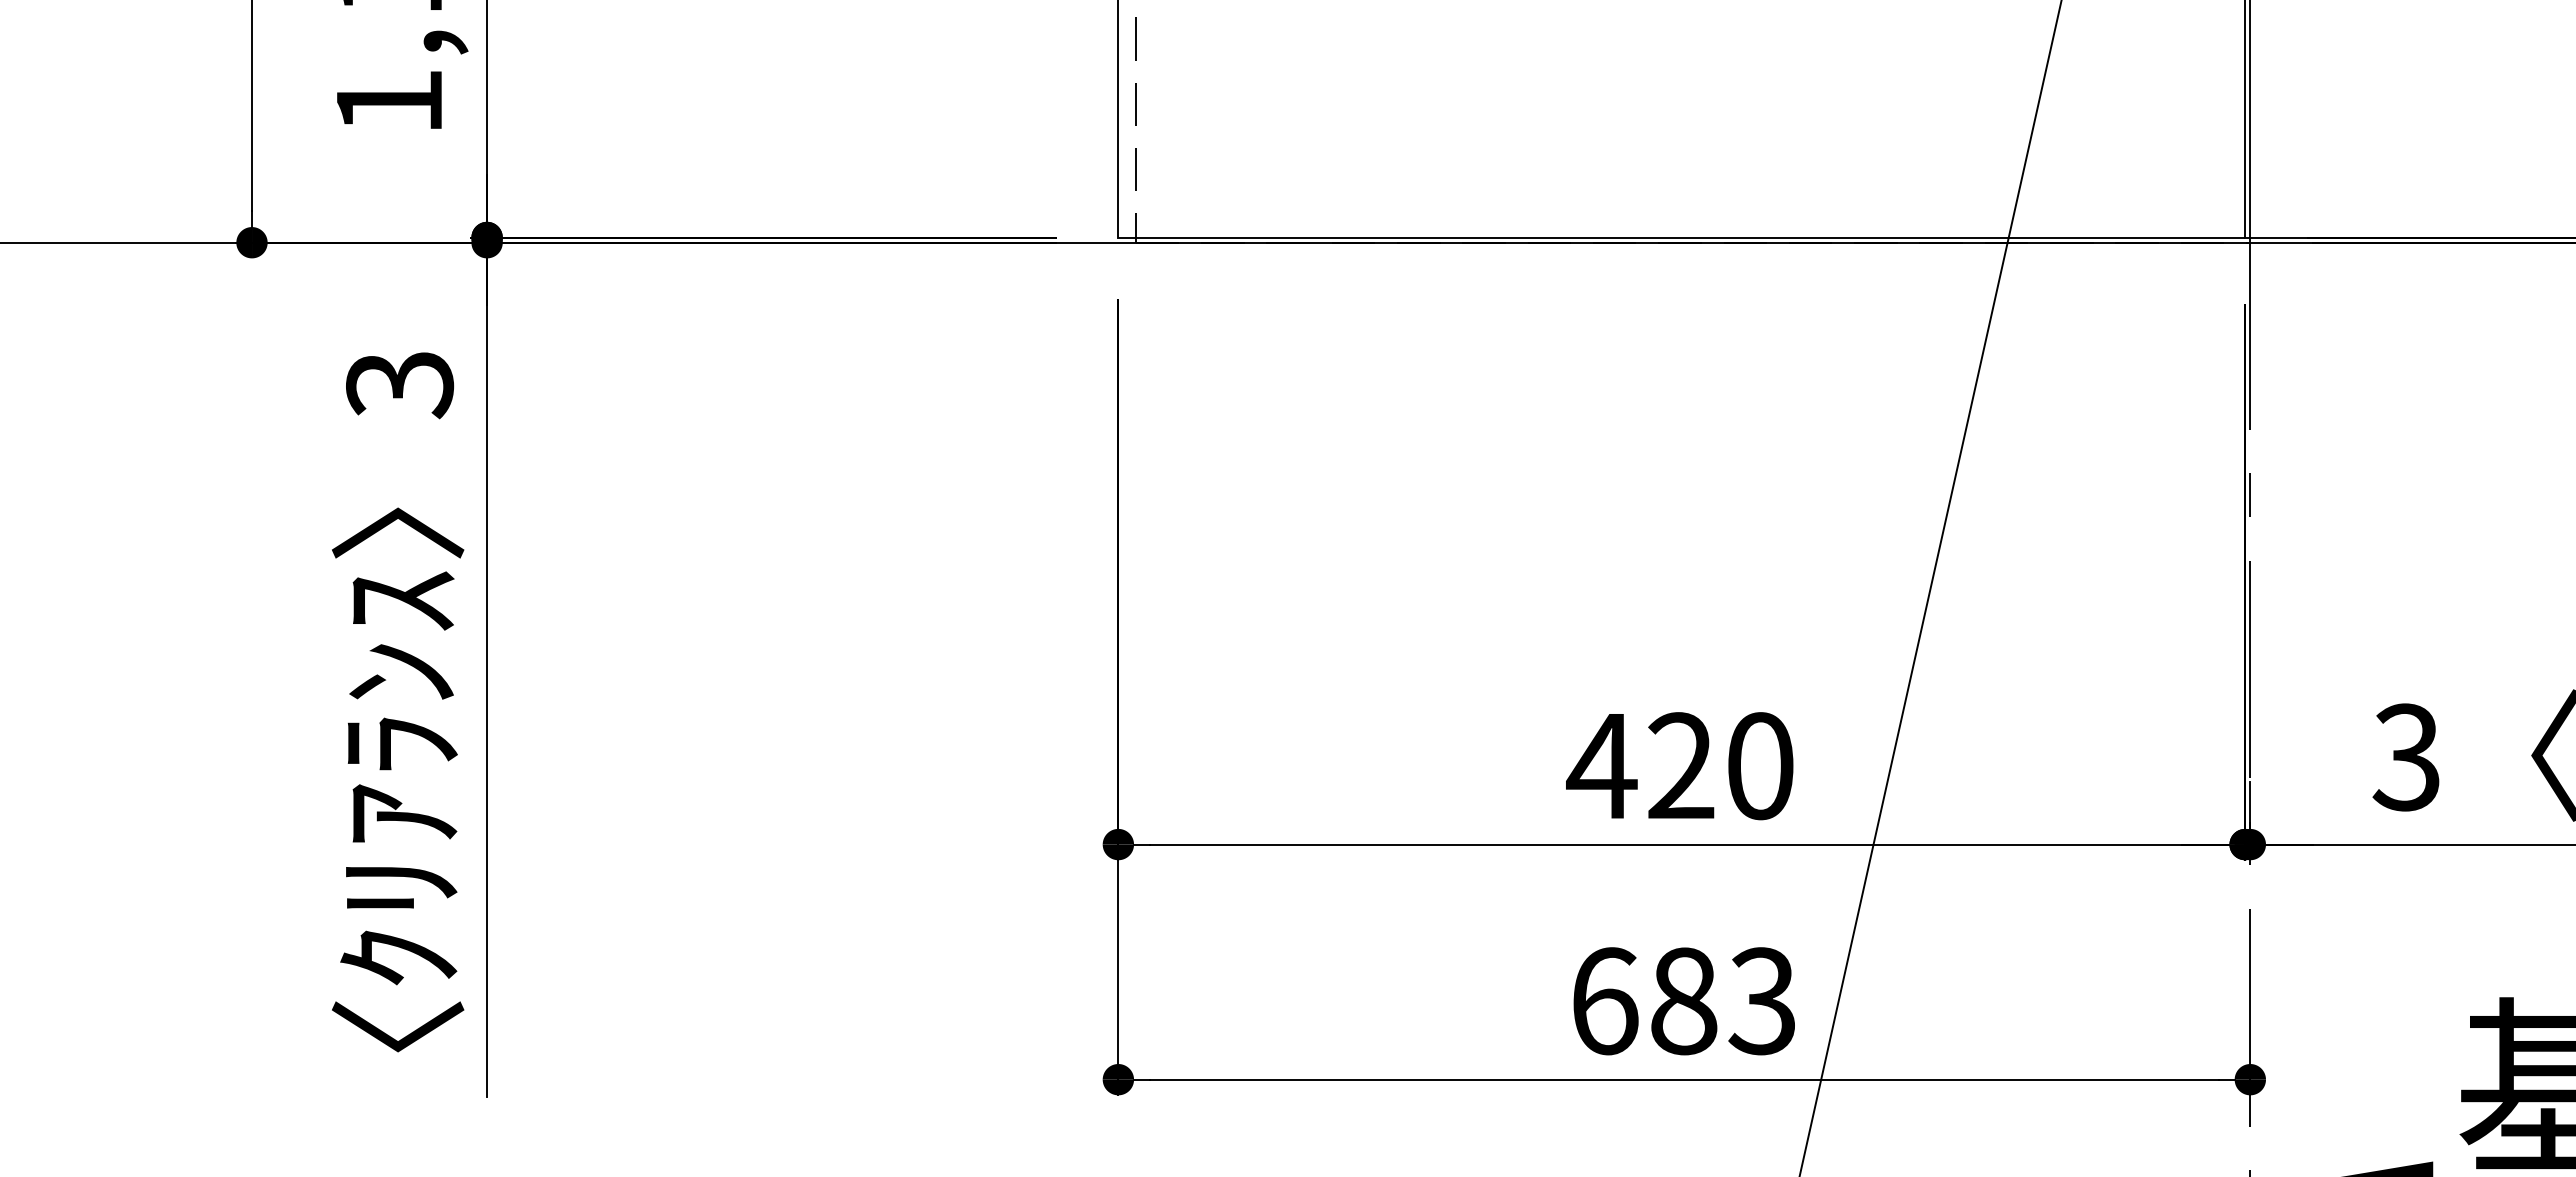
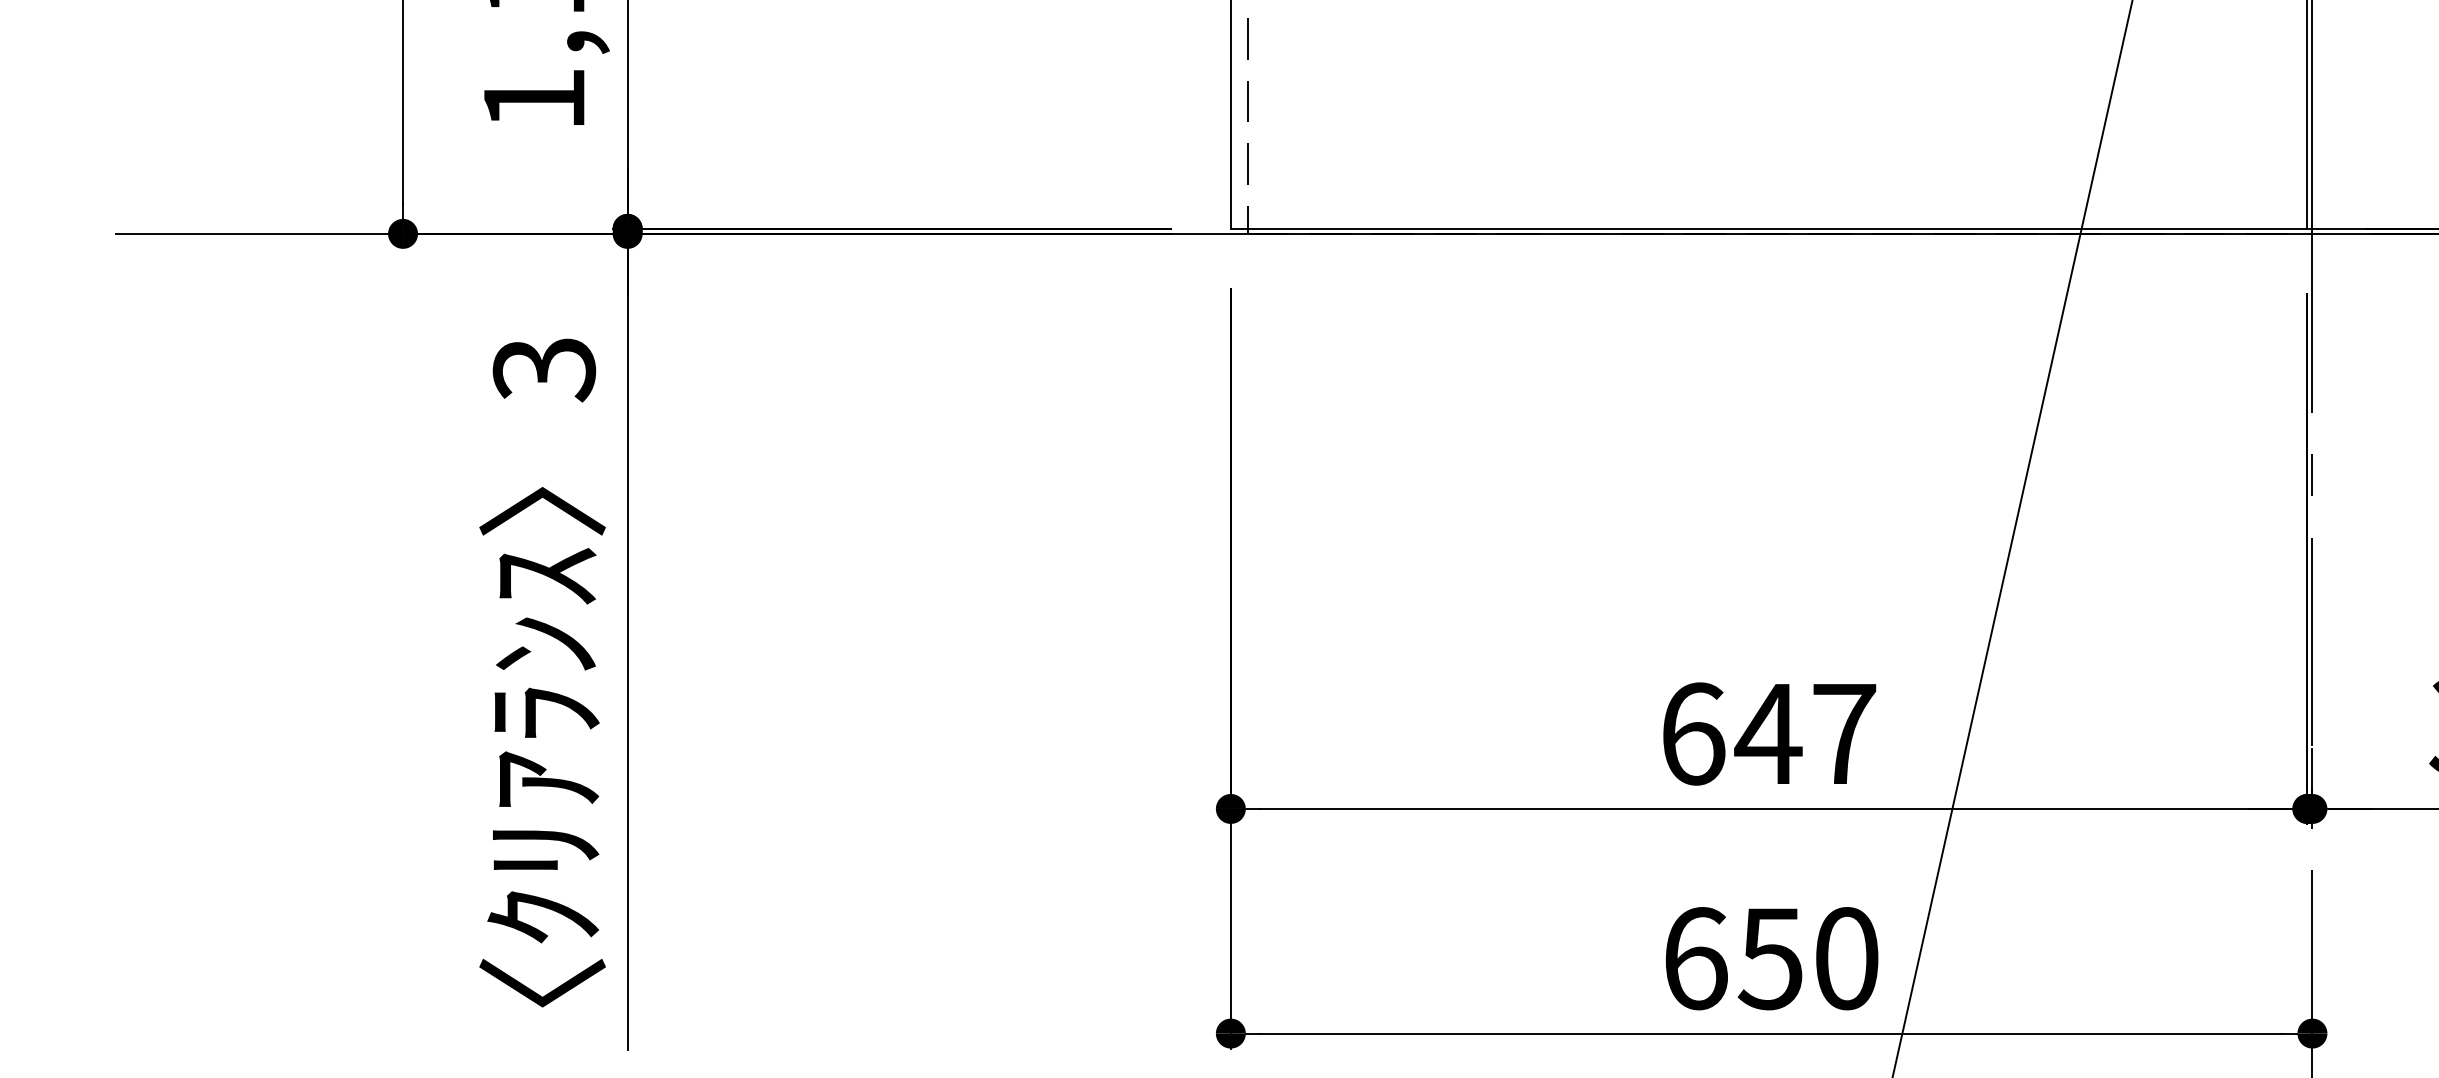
text: (1679, 766) -> (1767, 734), 420 -> 647
text: (1721, 1001) -> (1807, 958), 683 -> 650

